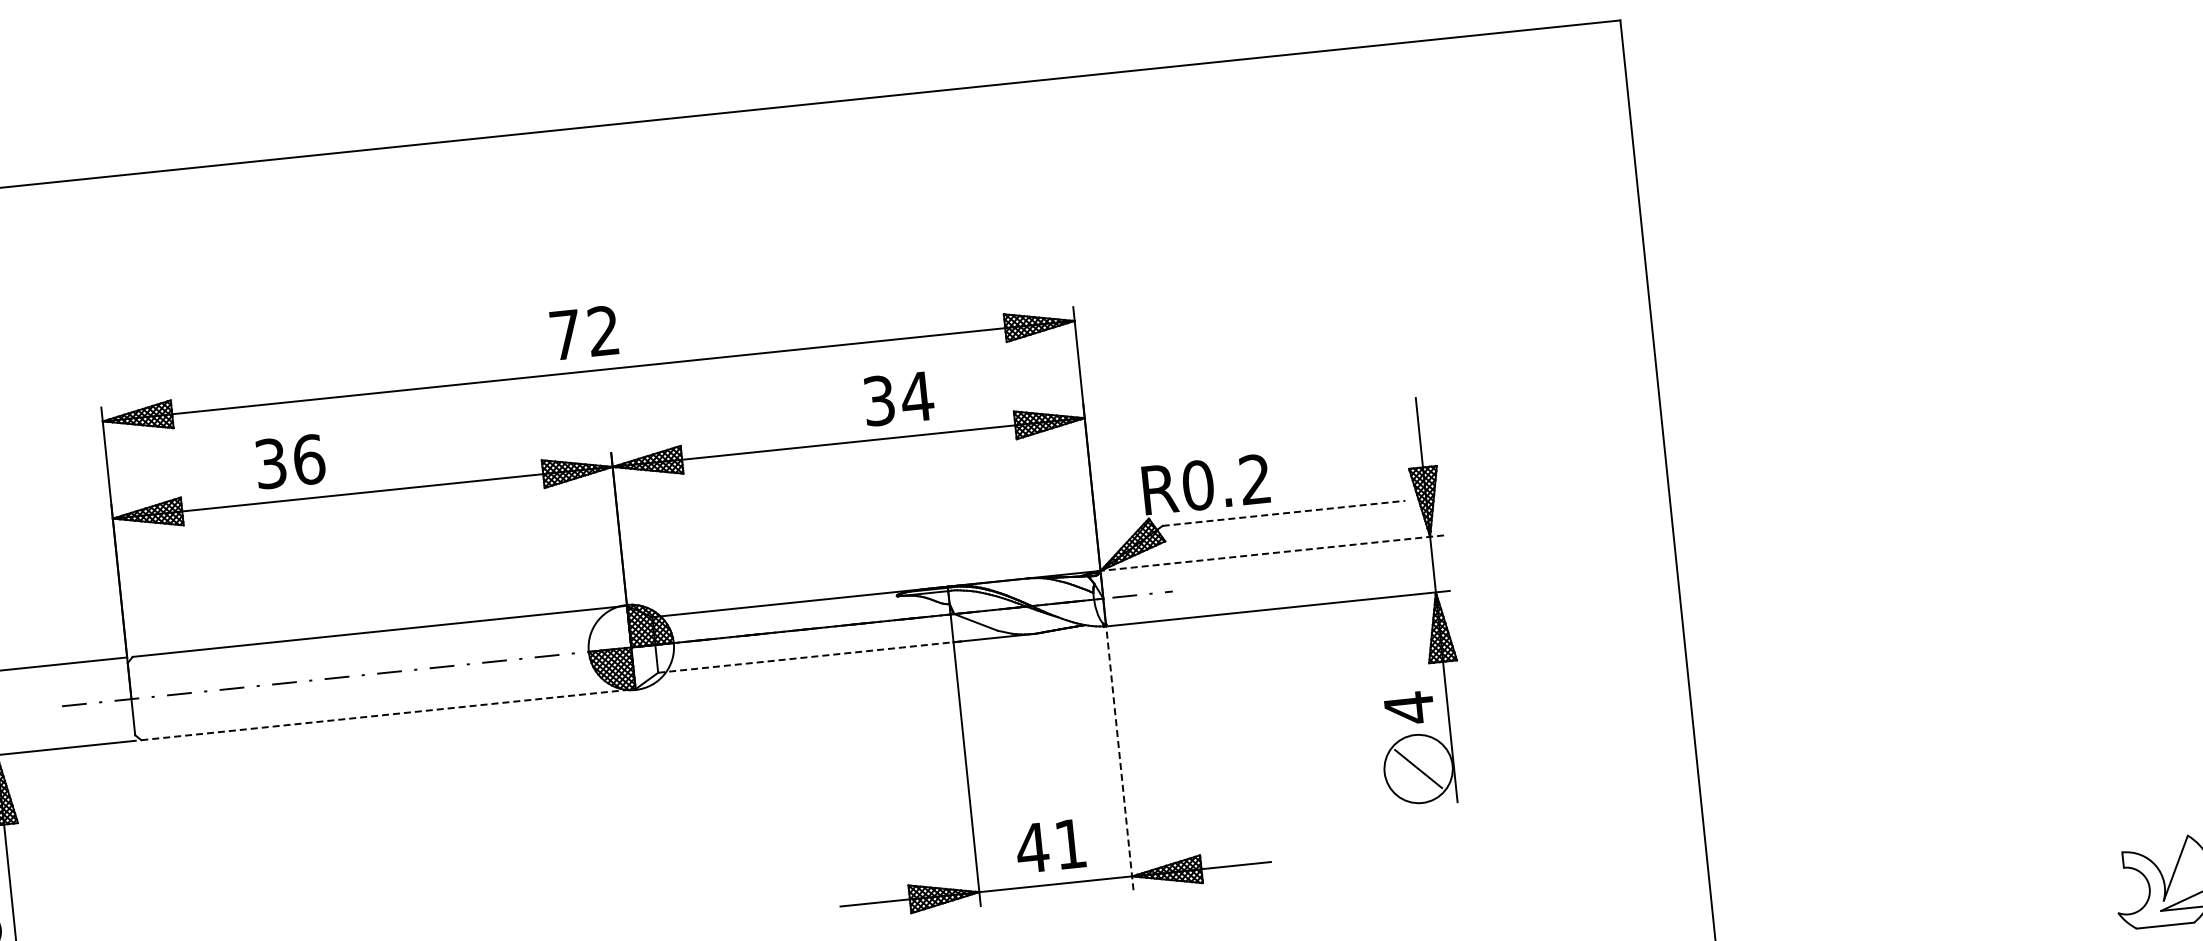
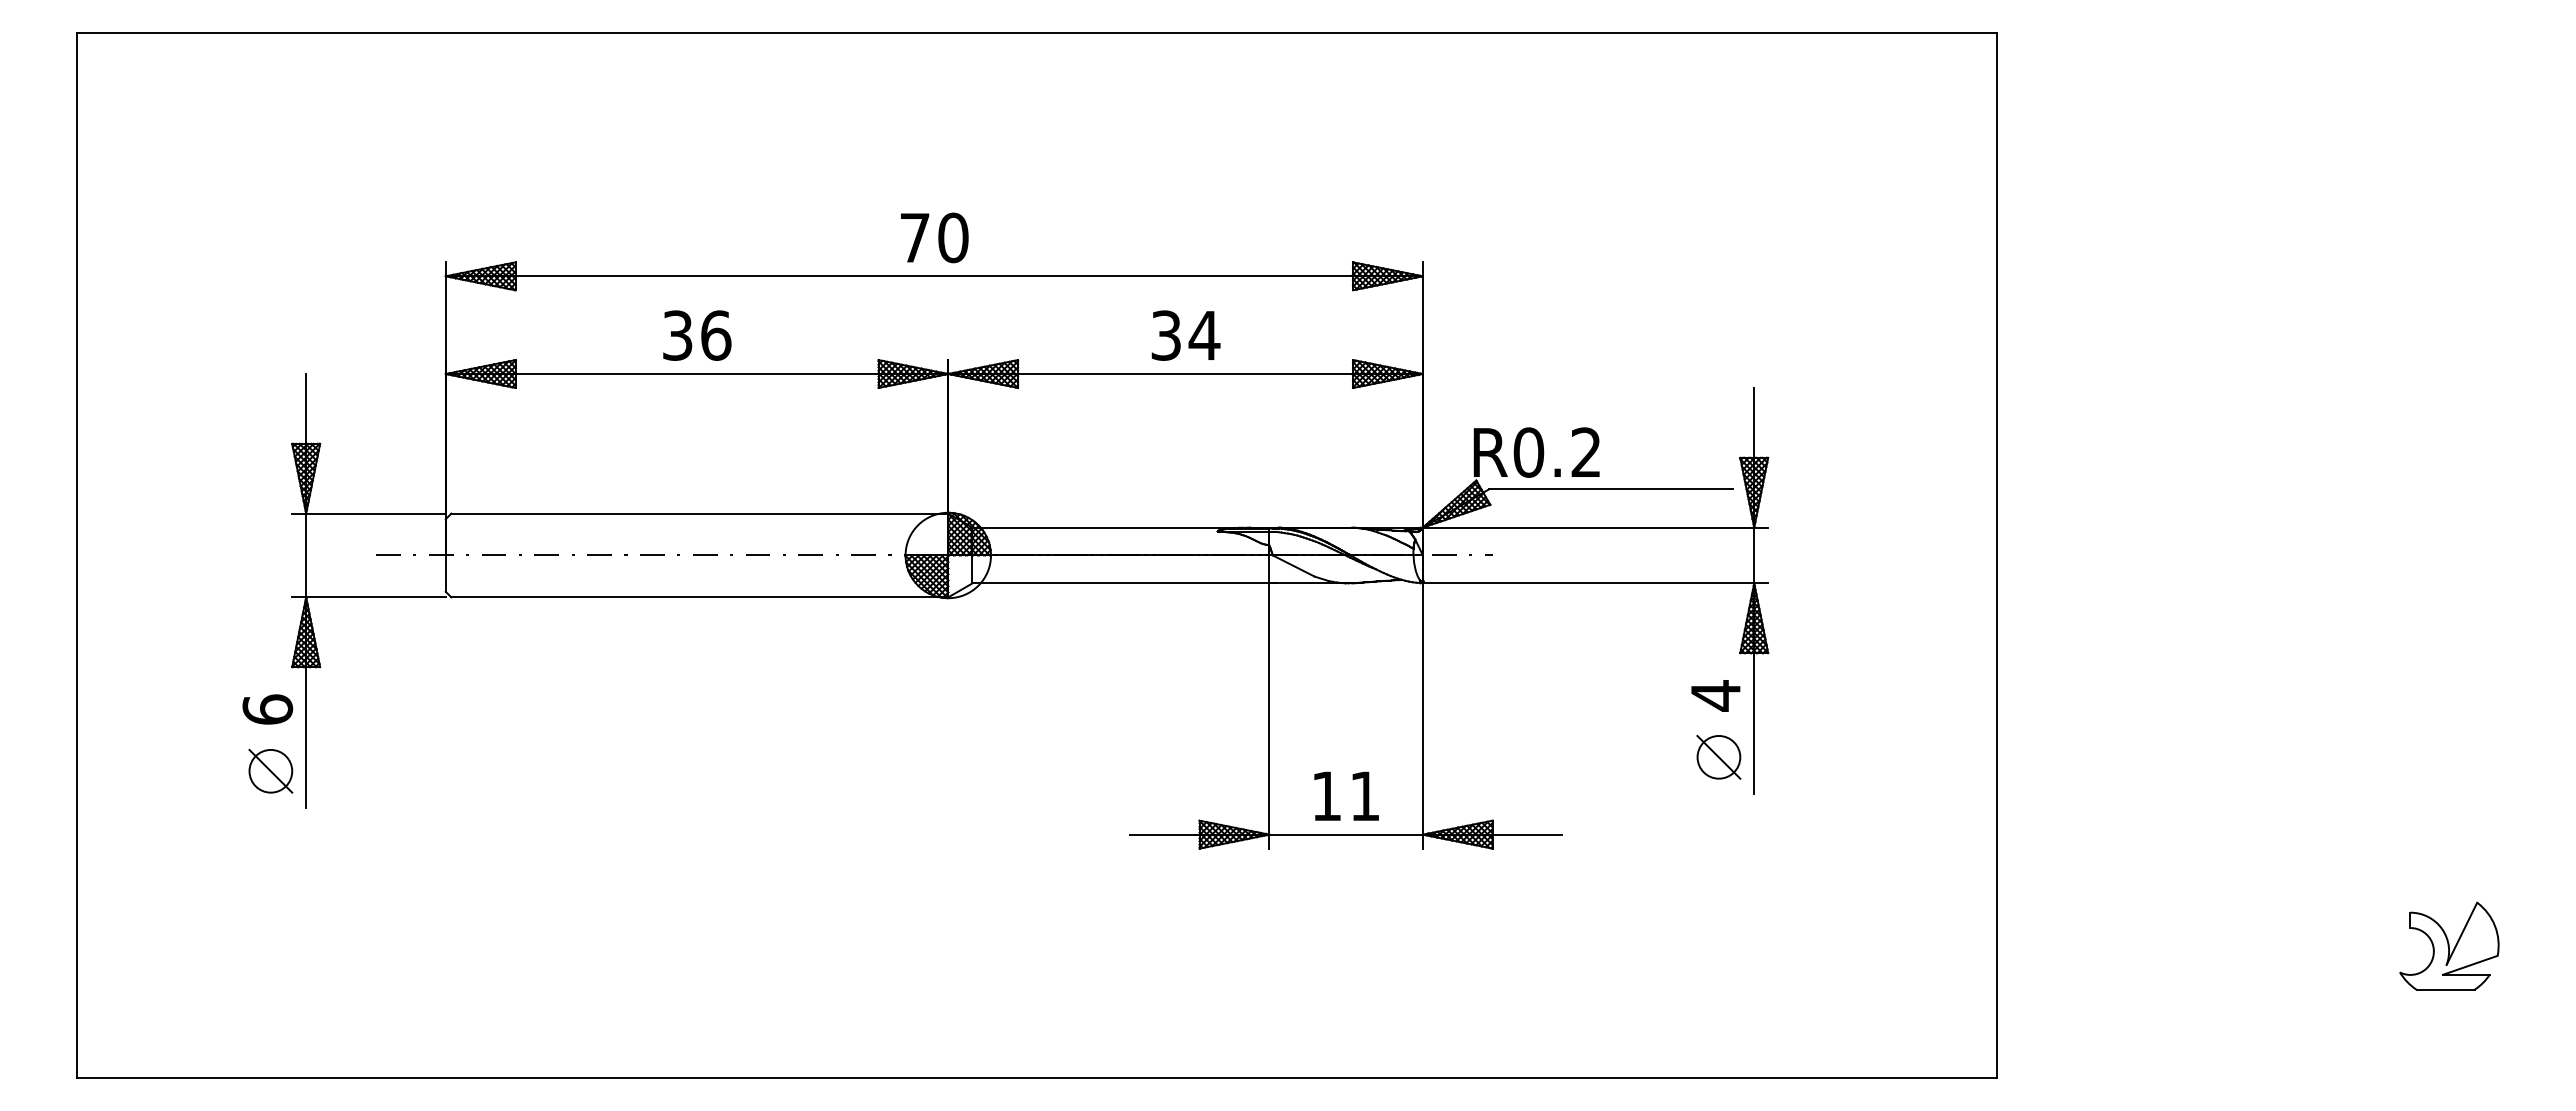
text: (603, 330) -> (953, 237), 72 -> 70
text: (898, 398) -> (1185, 335), moved
text: (290, 461) -> (697, 335), moved
line: (1284, 513) -> (1611, 489), dashed -> solid
line: (1272, 553) -> (1595, 527), dashed -> solid
line: (806, 657) -> (1121, 583), dashed -> solid
line: (389, 714) -> (700, 597), dashed -> solid
line: (1119, 758) -> (1422, 716), dashed -> solid
circle: (1418, 768) -> (1718, 756), size x0.62
text: (1032, 847) -> (1326, 795), 41 -> 11

